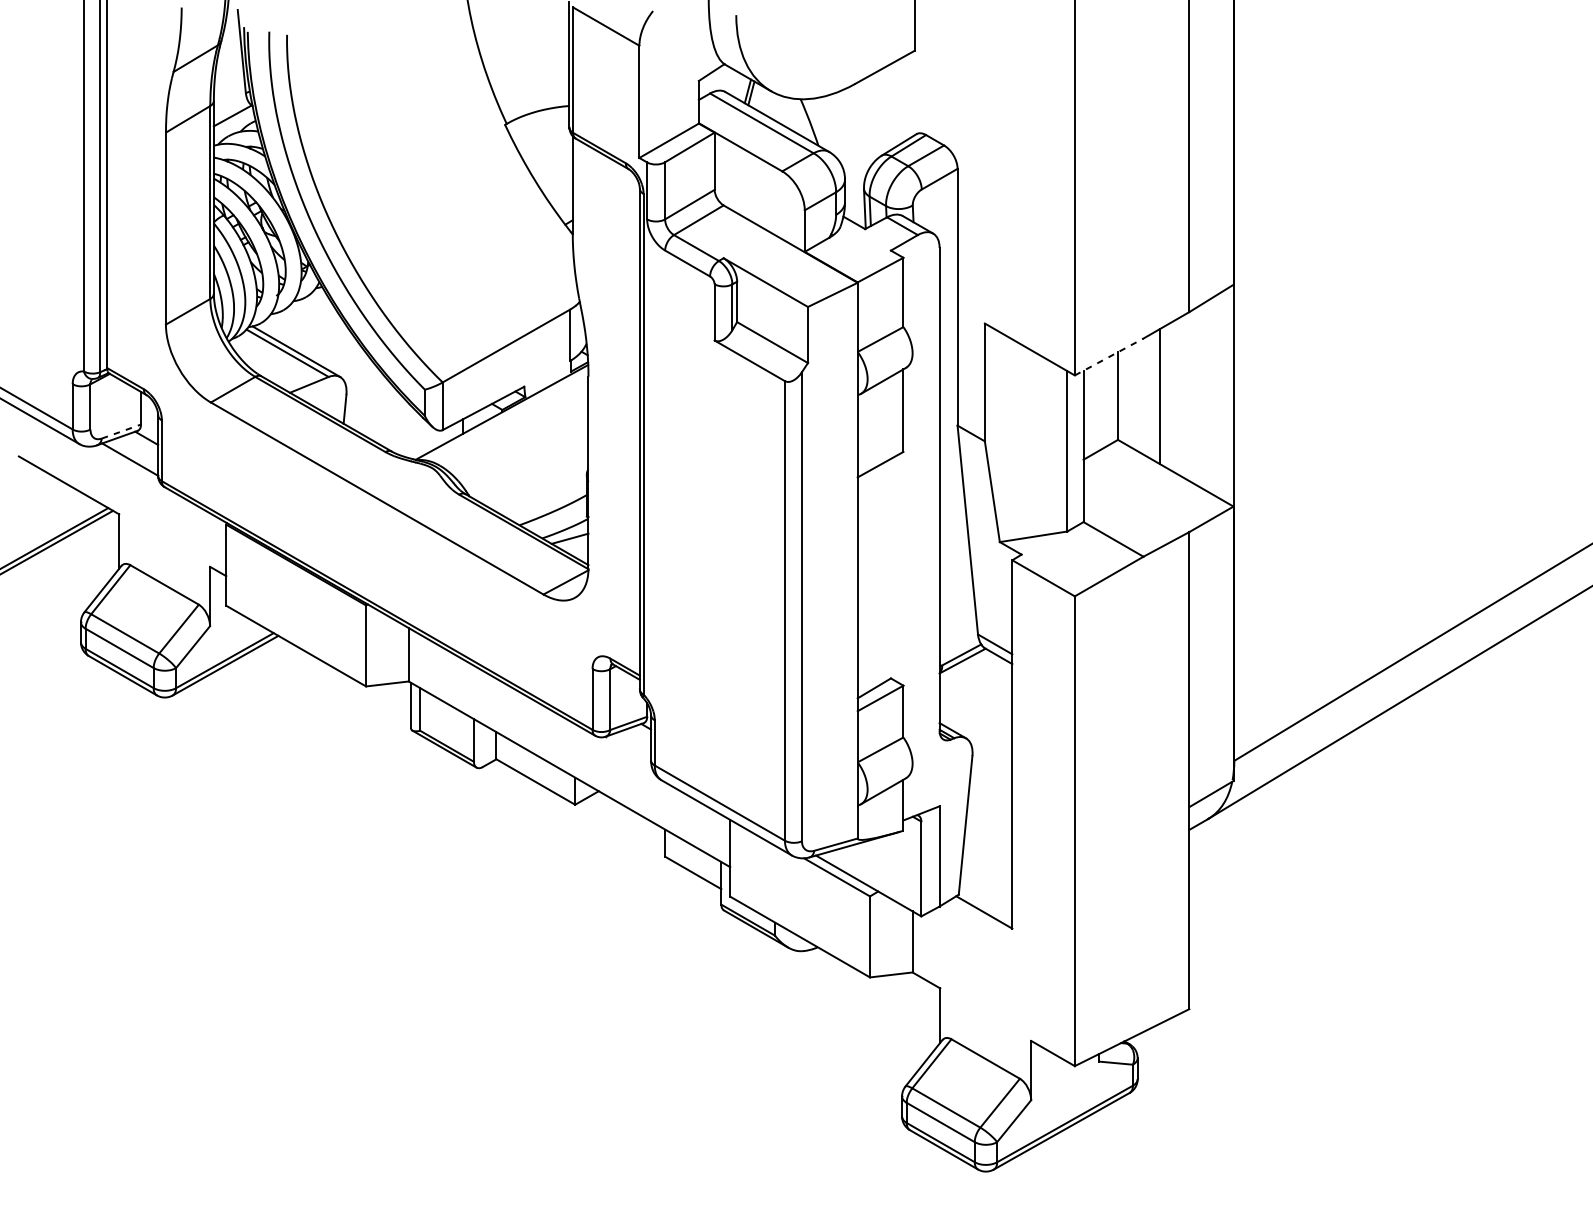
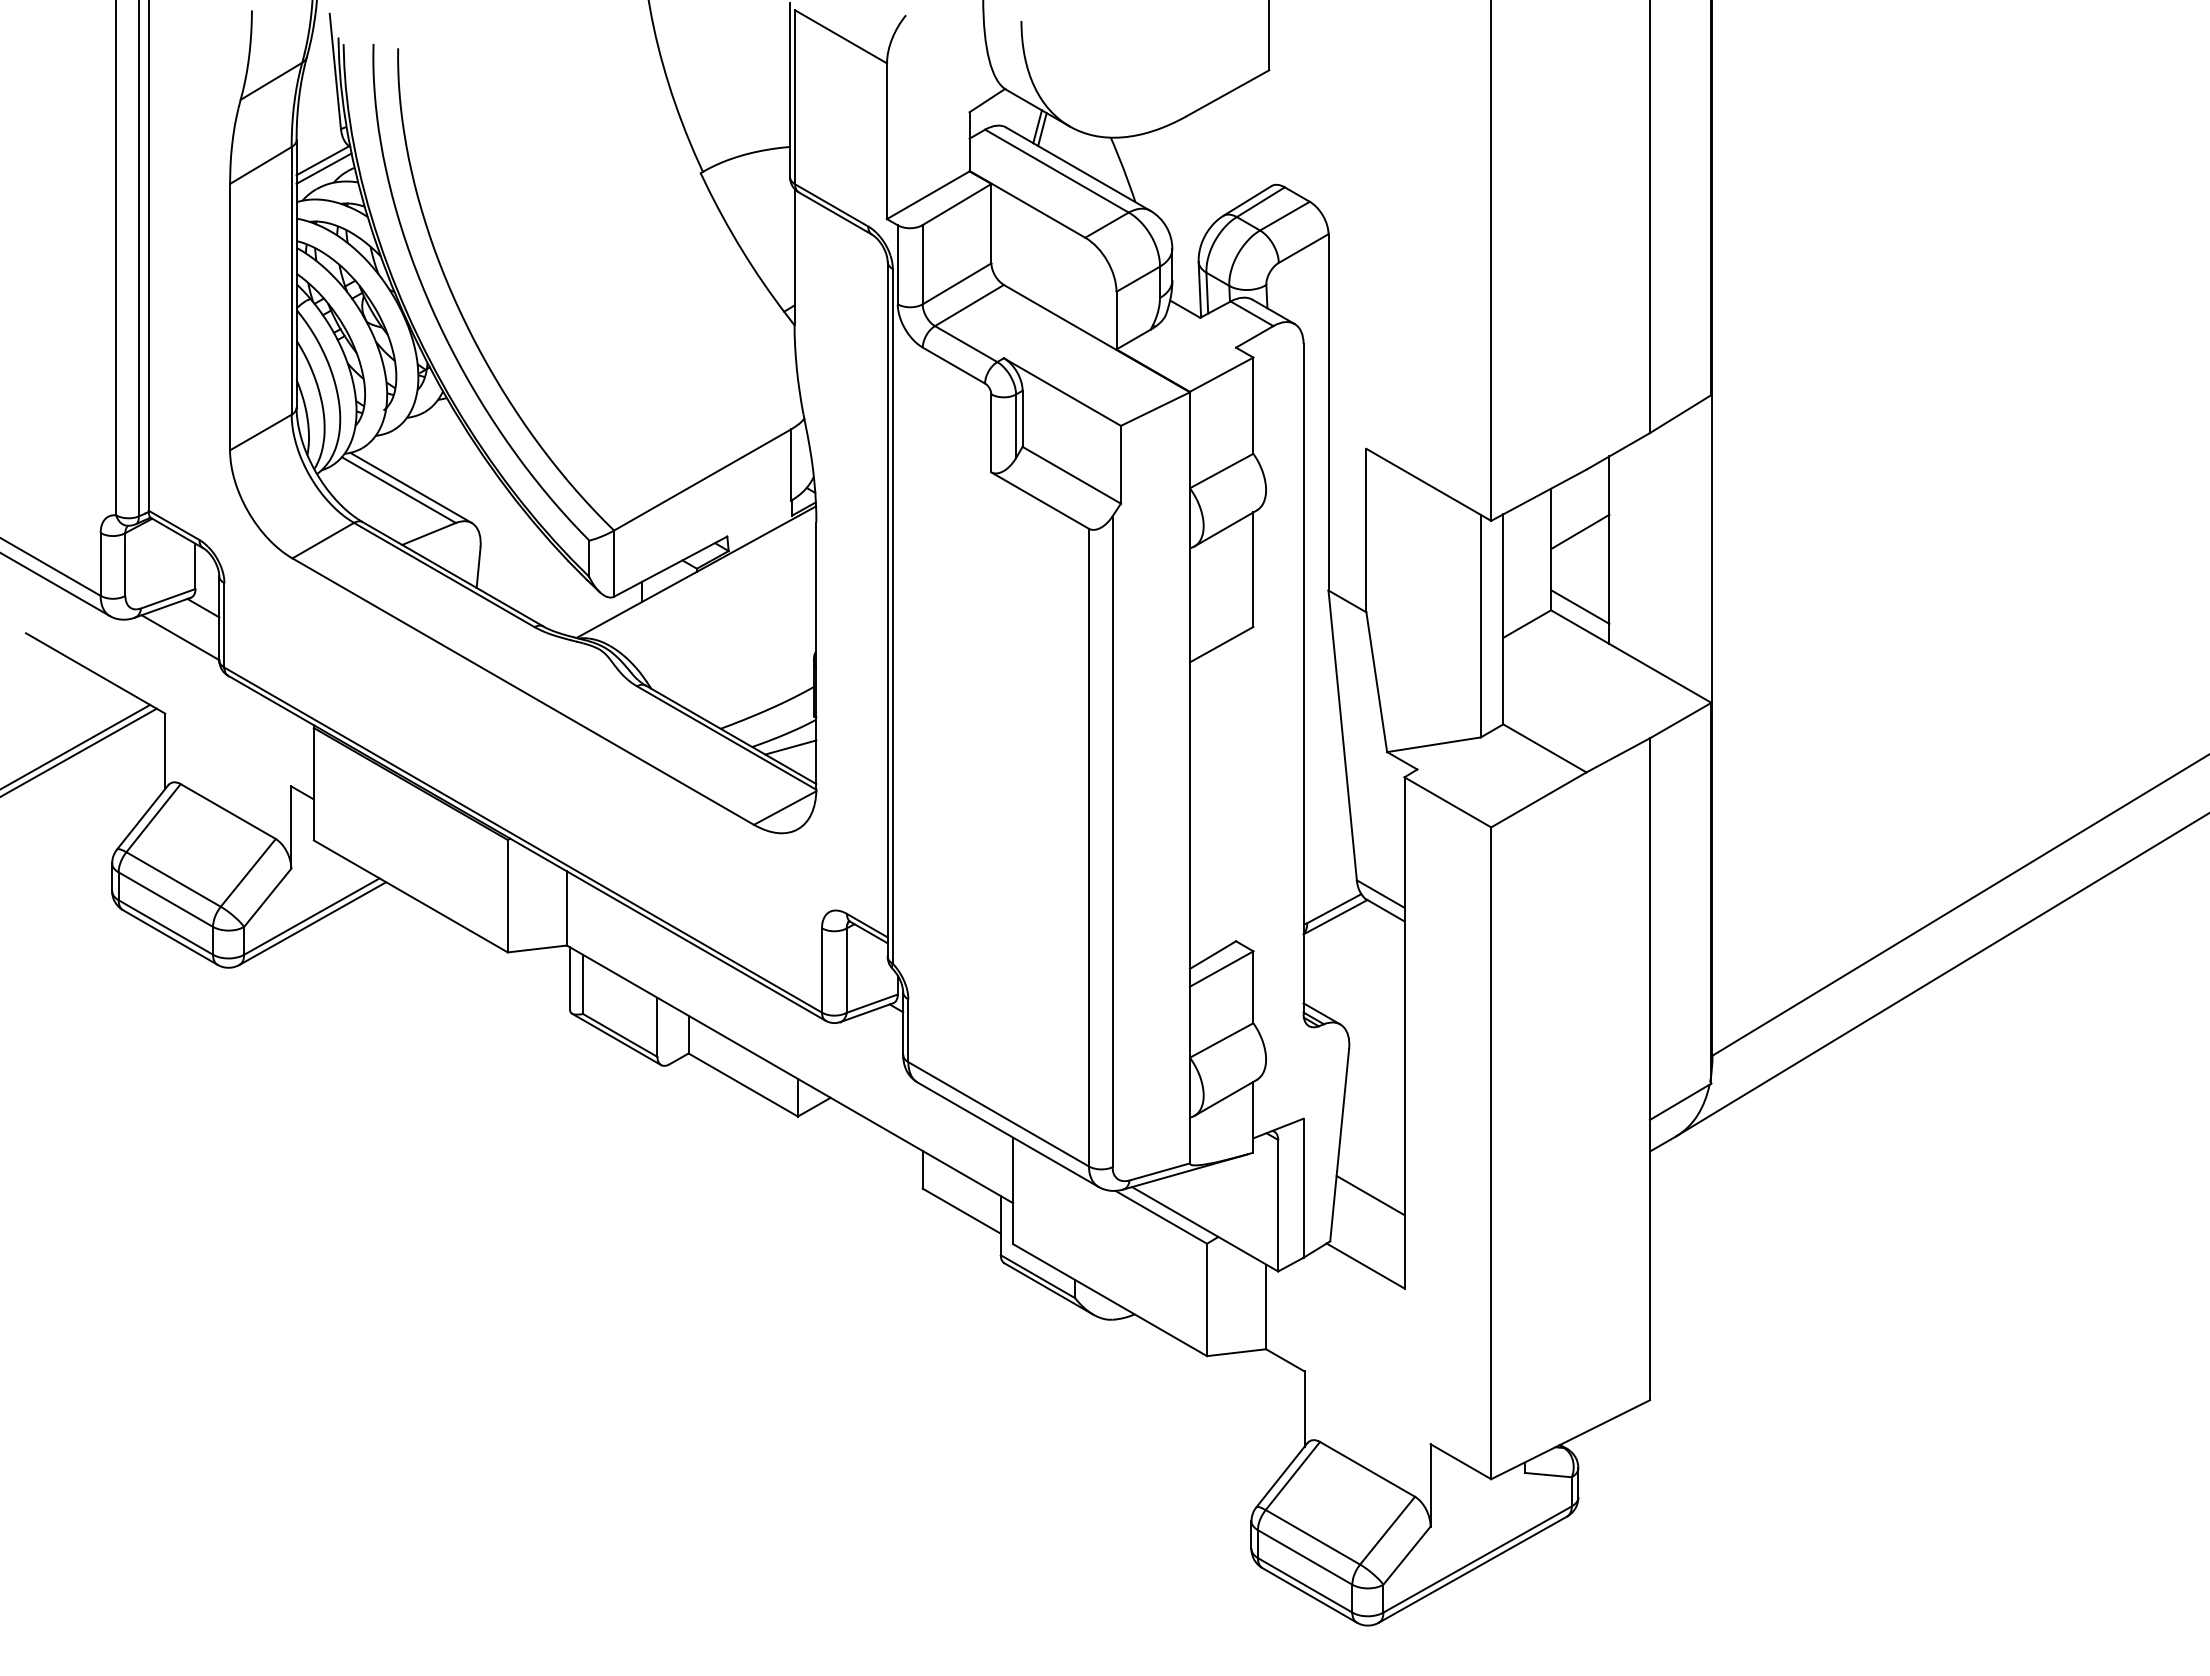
line: (233, 121) -> (323, 168), added
line: (1109, 357) -> (1539, 495), dashed -> solid
line: (1139, 383) -> (1580, 531), added
line: (121, 431) -> (168, 598), dashed -> solid
line: (1139, 437) -> (1580, 606), added
line: (987, 861) -> (1370, 1195), added

